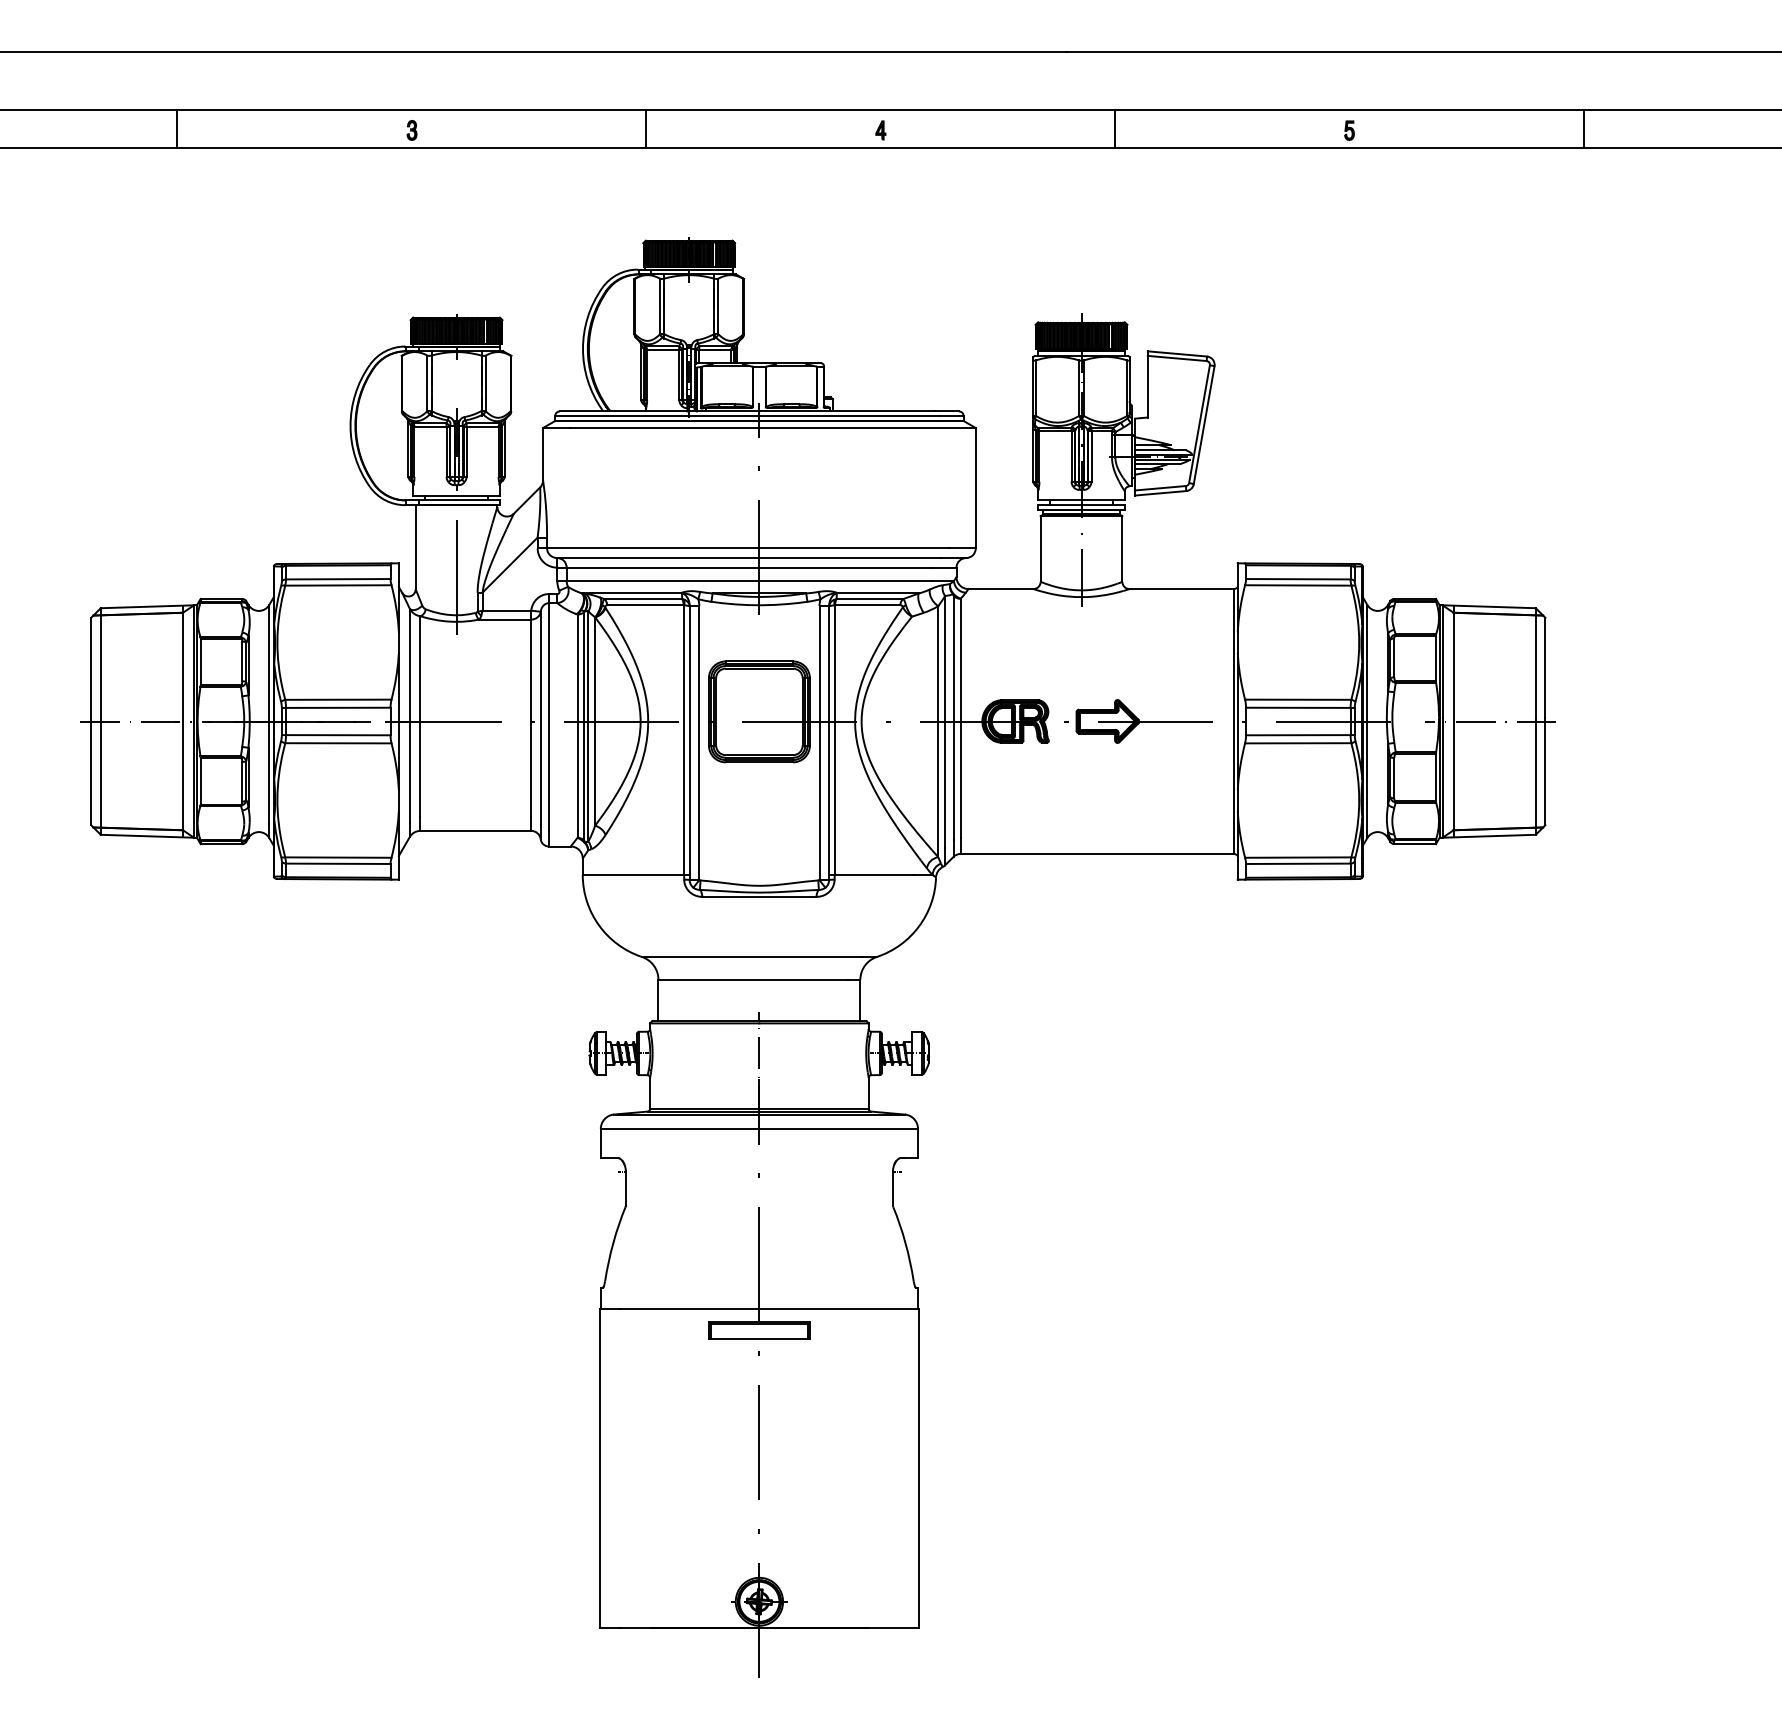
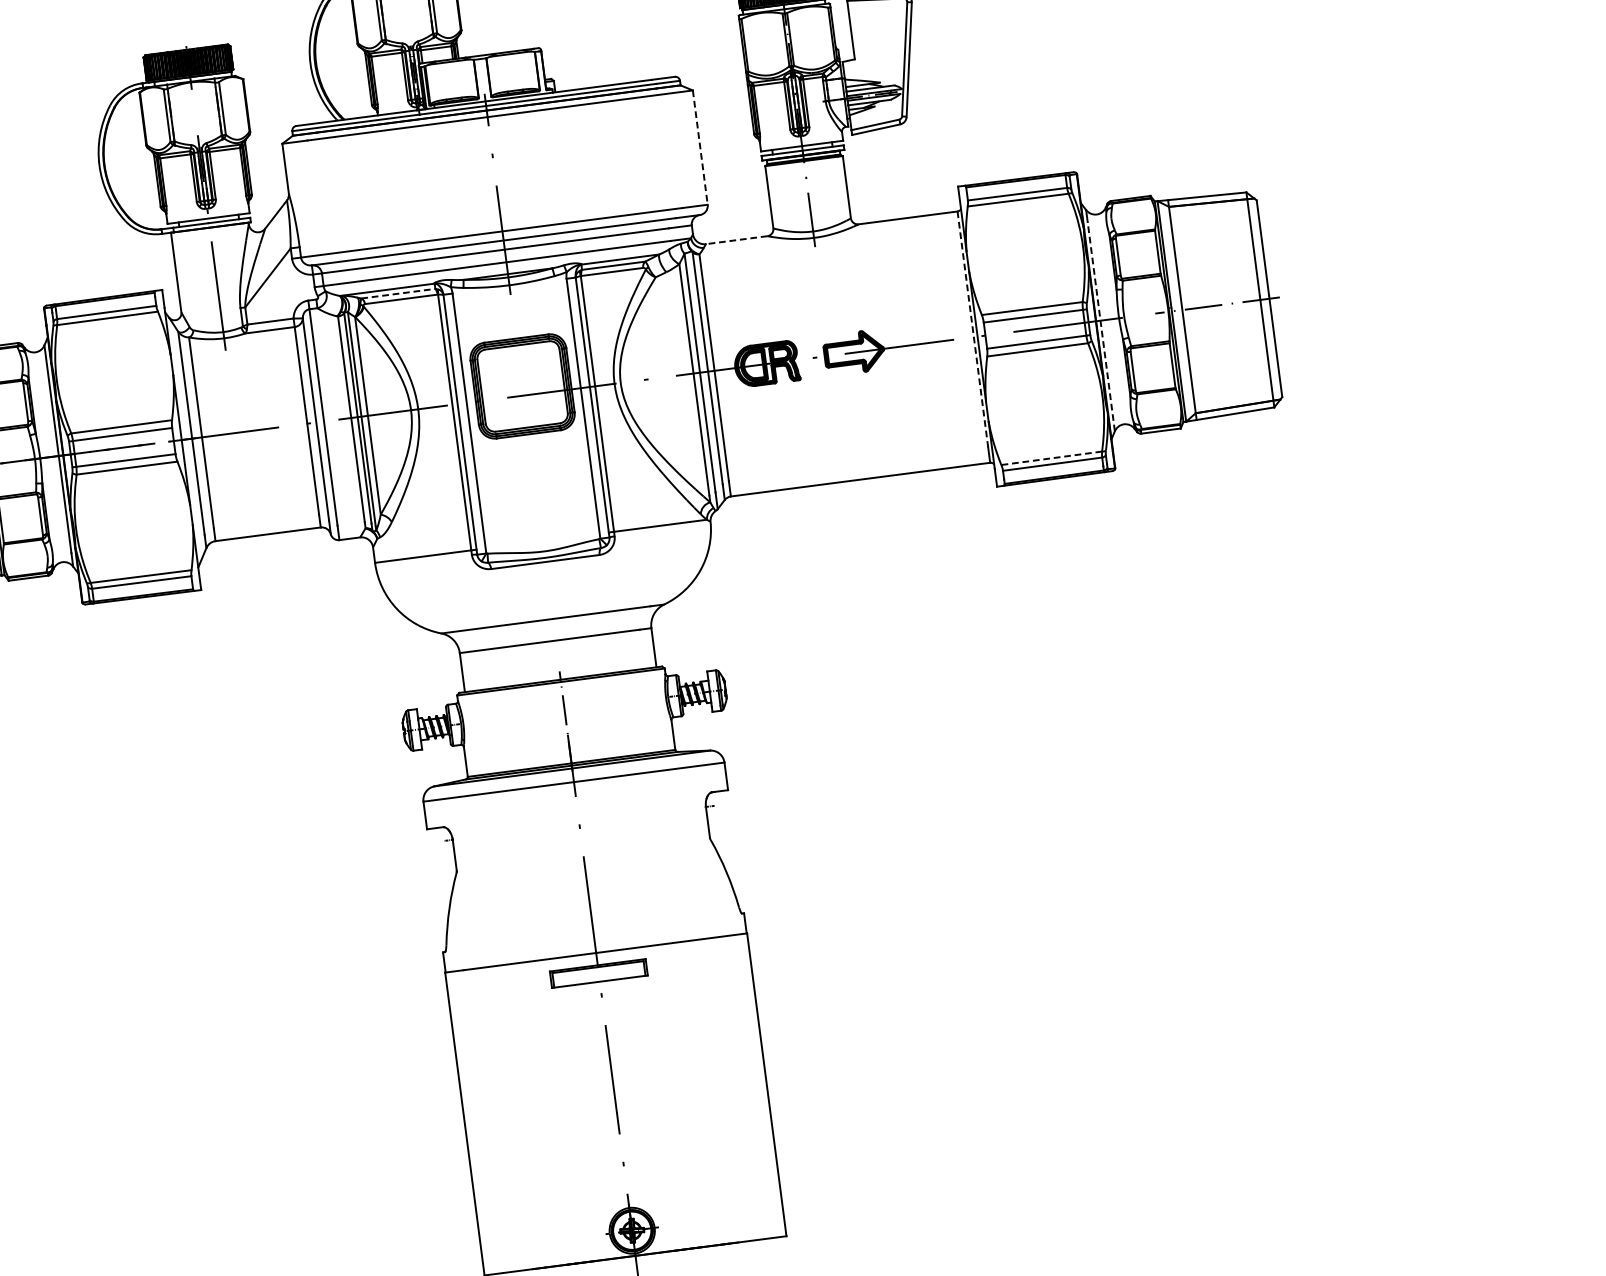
line: (975, 488) -> (700, 147), solid -> dashed
line: (1000, 589) -> (736, 240), solid -> dashed
line: (643, 599) -> (398, 294), solid -> dashed
line: (1233, 713) -> (972, 329), solid -> dashed
line: (1367, 727) -> (1101, 326), solid -> dashed
line: (1297, 857) -> (1051, 458), solid -> dashed

